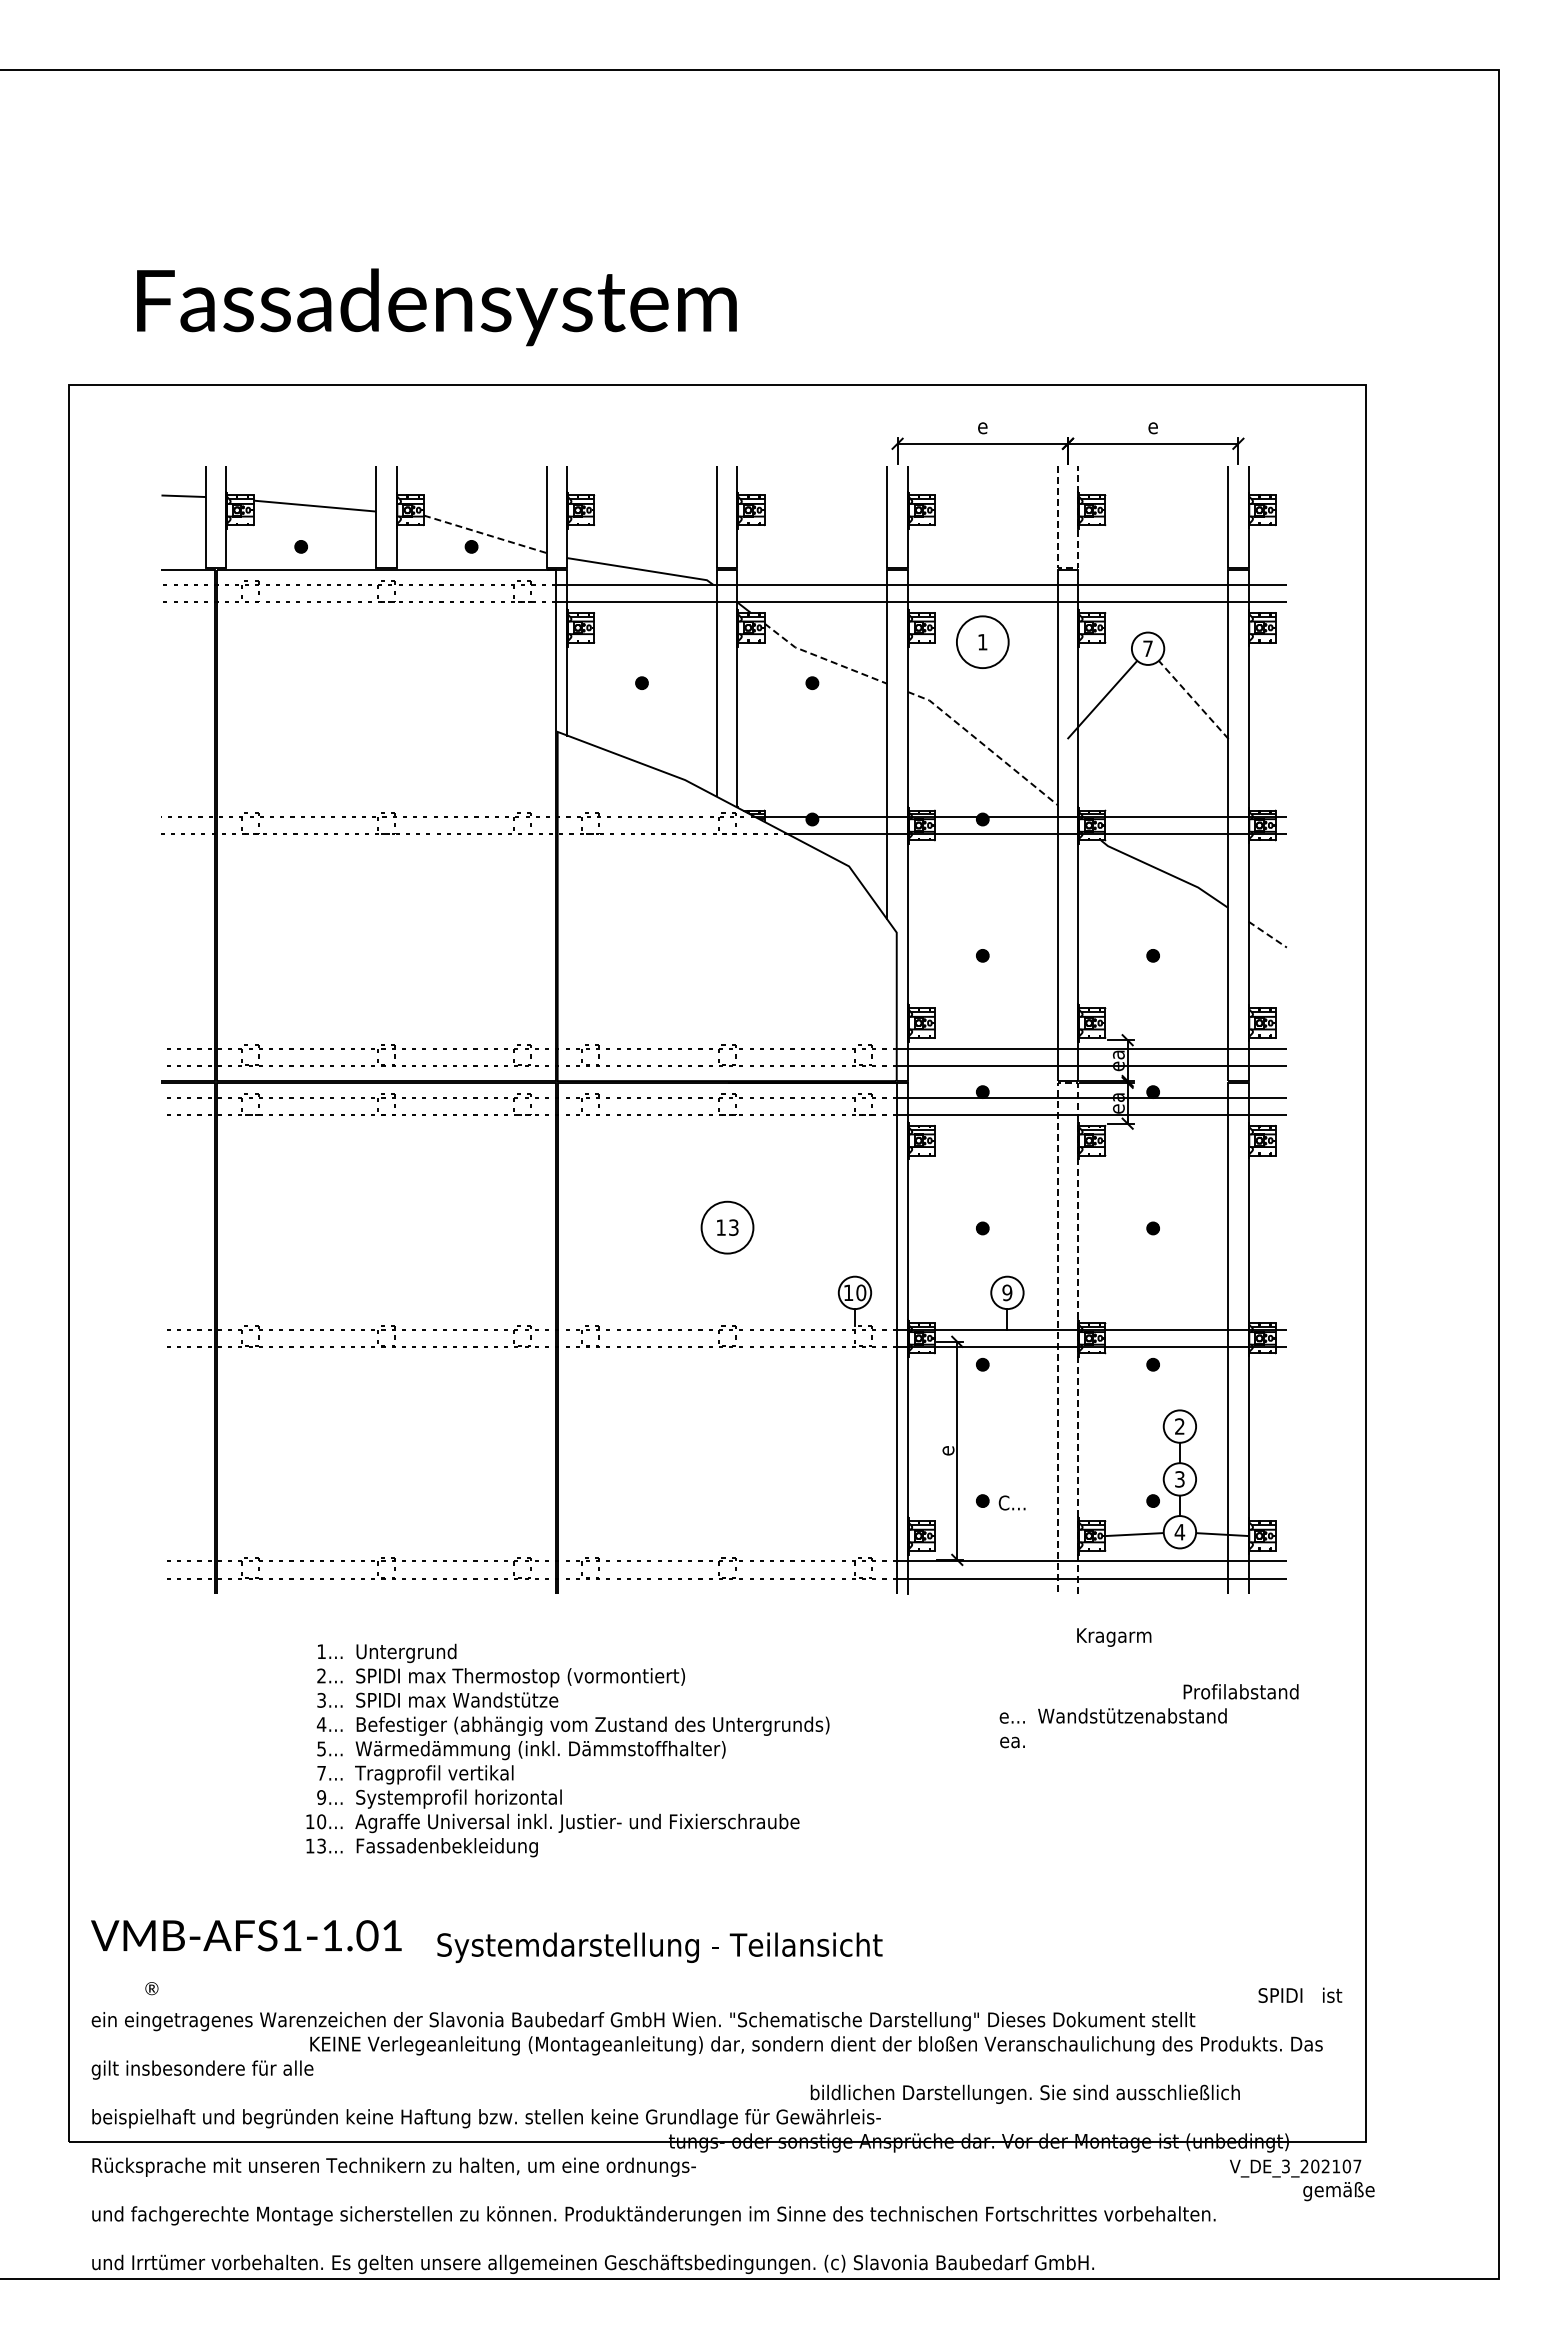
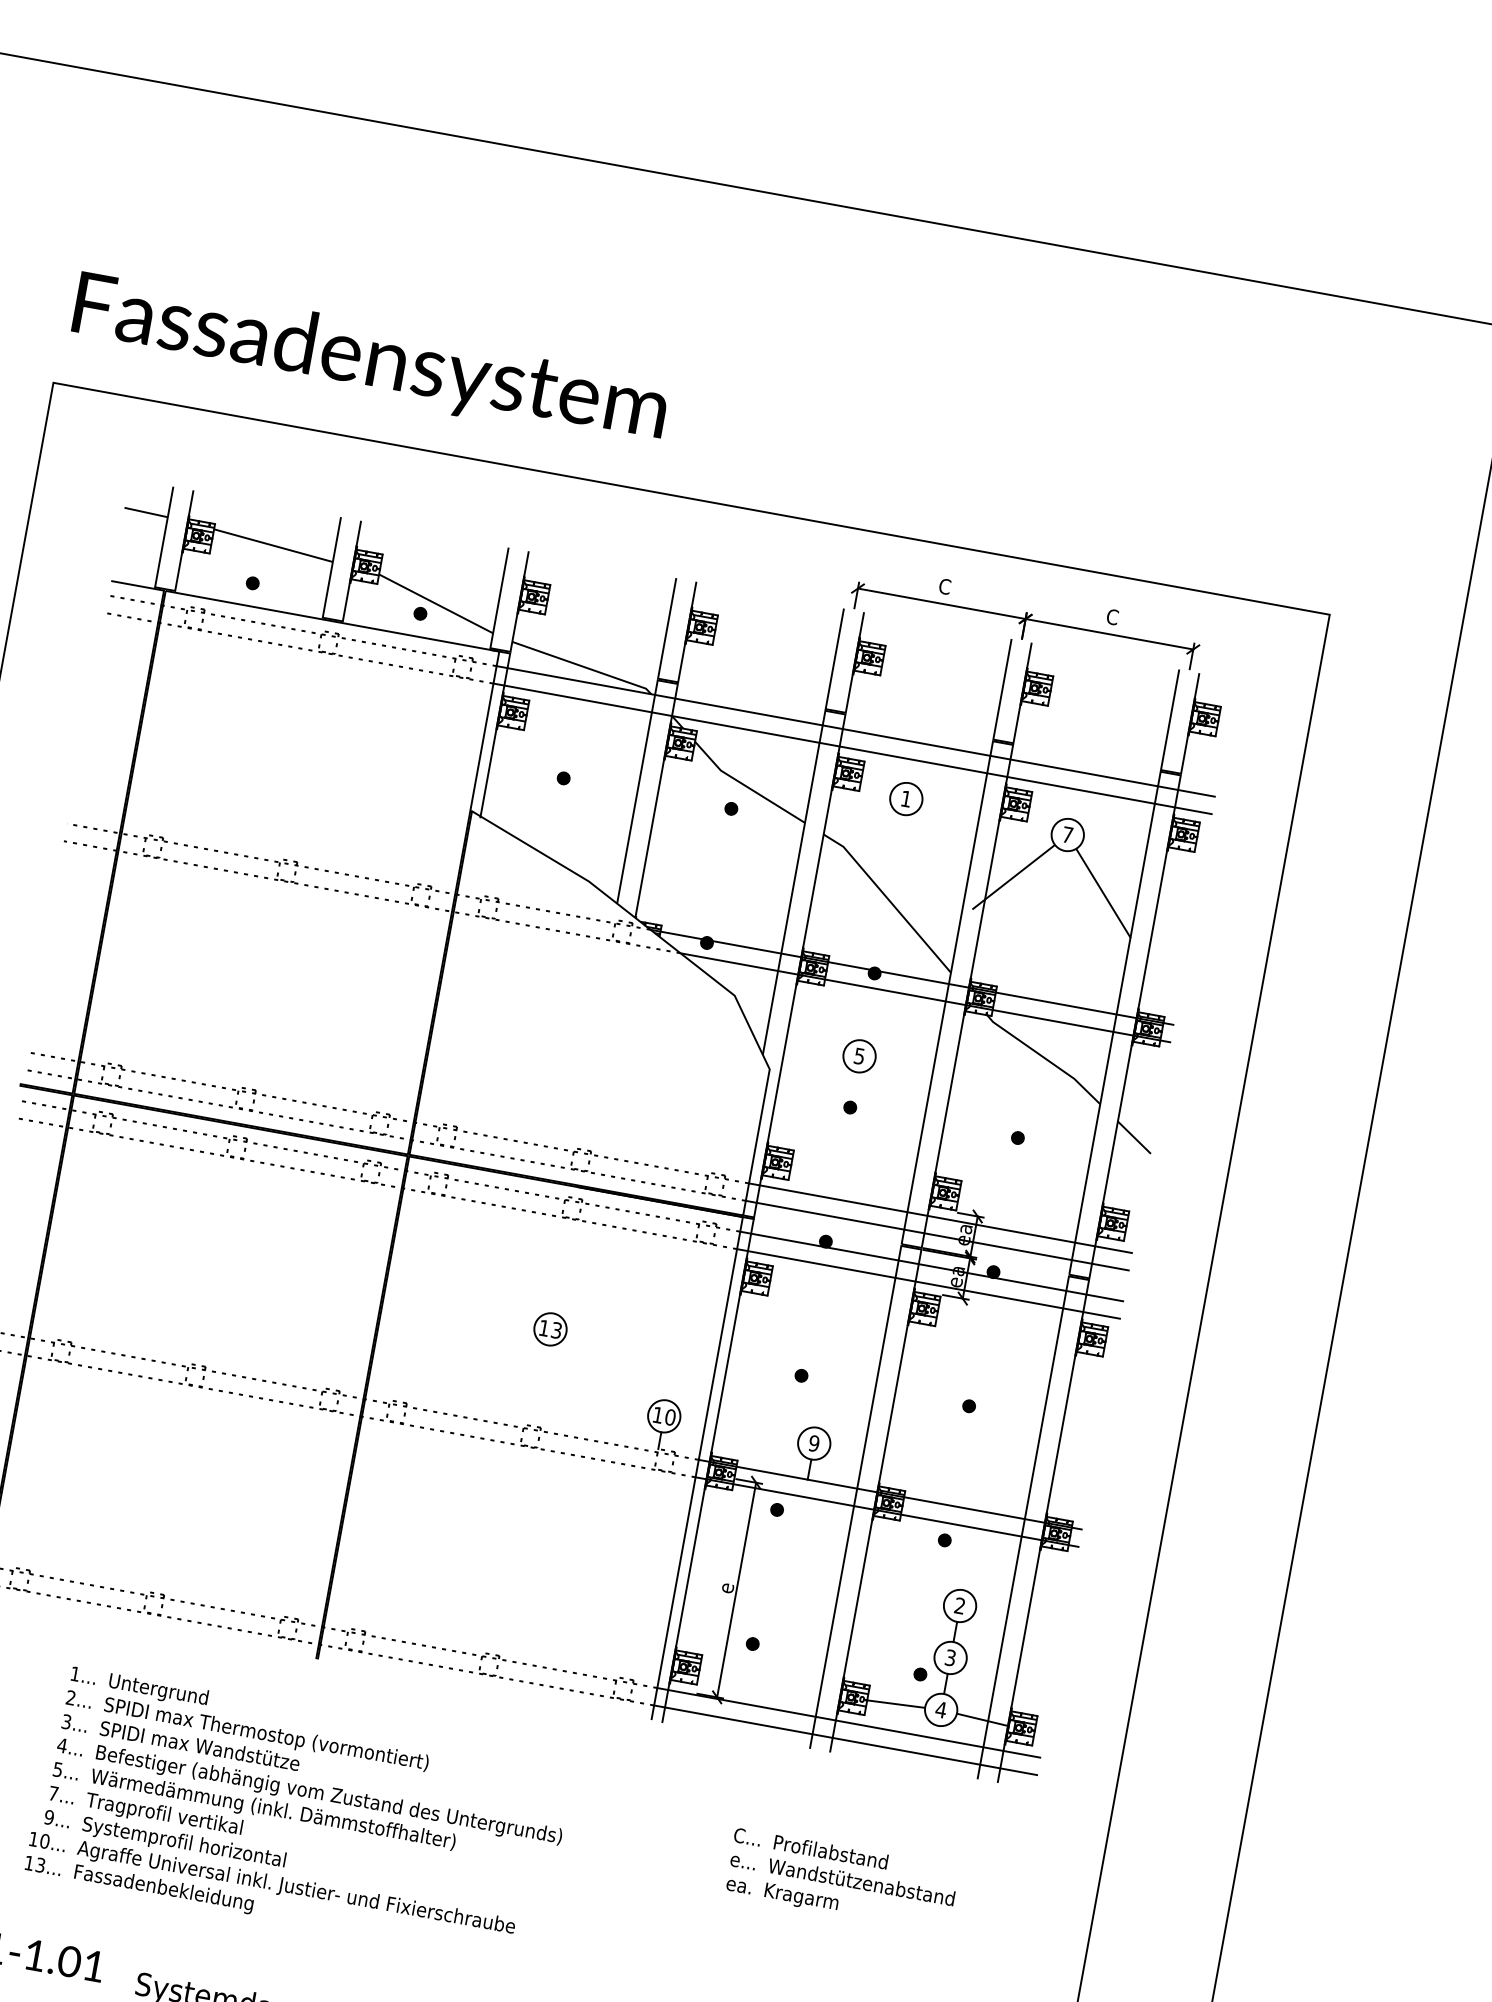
text: (436, 307) -> (369, 361), moved
text: (982, 426) -> (944, 586), e -> C
text: (1152, 426) -> (1111, 617), e -> C
line: (484, 534) -> (435, 603), dashed -> solid
line: (1068, 568) -> (1003, 741), dashed -> solid
circle: (982, 642) -> (906, 799), size x0.62
line: (822, 658) -> (745, 786), dashed -> solid
line: (1193, 699) -> (1103, 893), dashed -> solid
line: (984, 745) -> (889, 900), dashed -> solid
part: (982, 903) -> (859, 1056), added
line: (1268, 934) -> (1135, 1137), dashed -> solid
line: (1067, 1082) -> (910, 1247), dashed -> solid
circle: (727, 1227) -> (550, 1329), size x0.62
text: (1011, 1502) -> (746, 1836), moved
text: (1114, 1637) -> (801, 1898), moved
text: (1240, 1691) -> (830, 1851), moved

